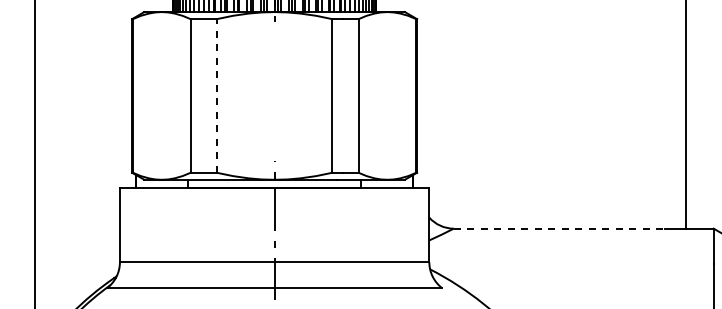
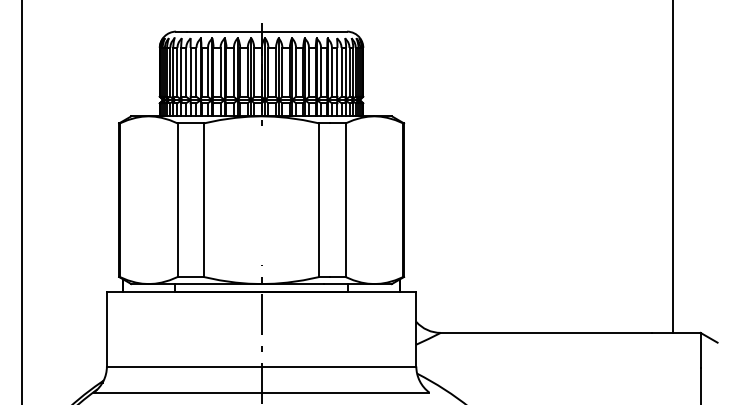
line: (216, 96) -> (203, 200), dashed -> solid
line: (559, 228) -> (546, 332), dashed -> solid

